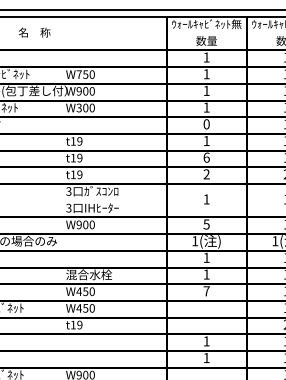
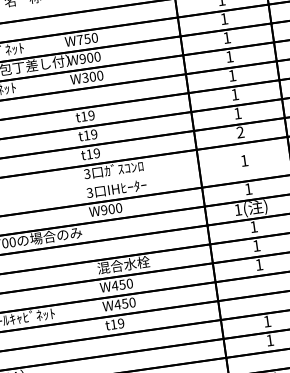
text: (206, 124) -> (232, 75), 0 -> 1
text: (206, 157) -> (237, 113), 6 -> 1
text: (206, 224) -> (248, 189), 5 -> 1
text: (206, 291) -> (259, 265), 7 -> 1

